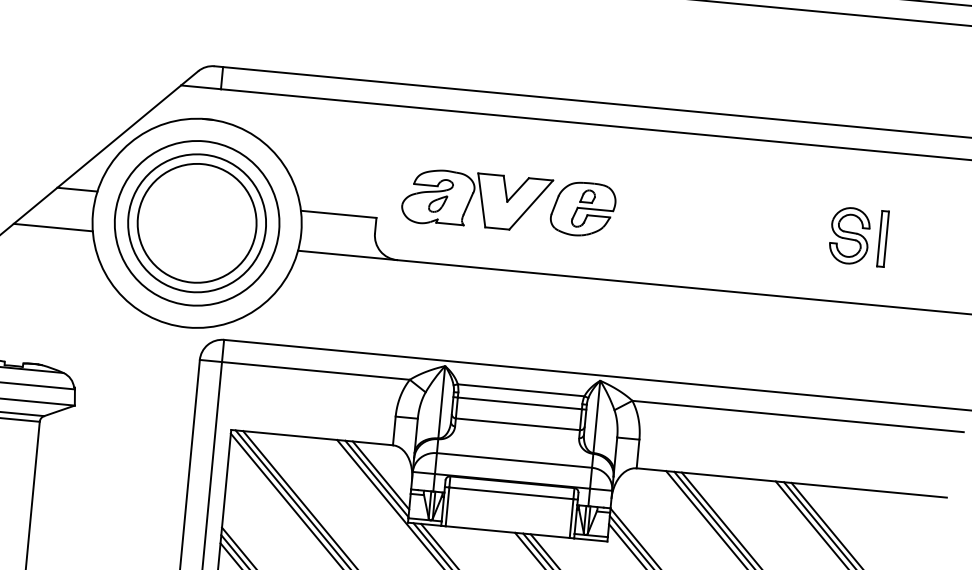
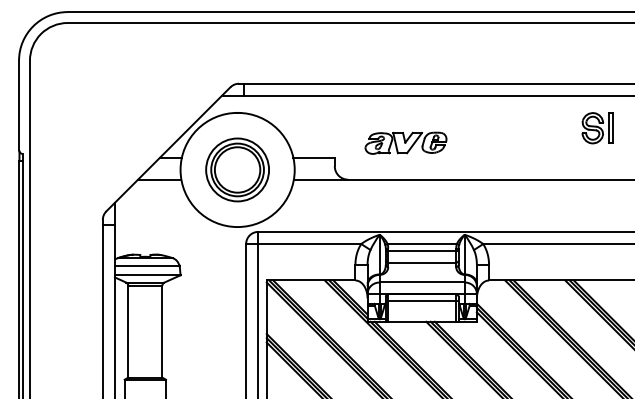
part: (507, 203) -> (405, 143), size x0.7
part: (196, 222) -> (237, 169), size x0.7
part: (858, 237) -> (597, 128), moved

